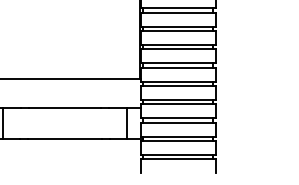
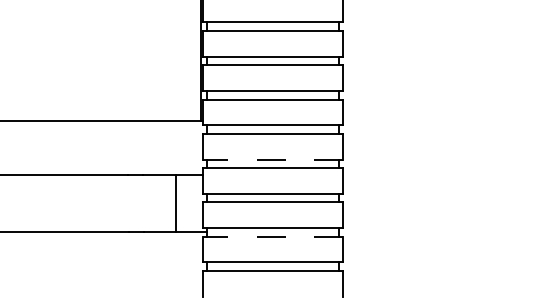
line: (177, 99) -> (271, 158), solid -> dashed
line: (177, 141) -> (271, 237), solid -> dashed

